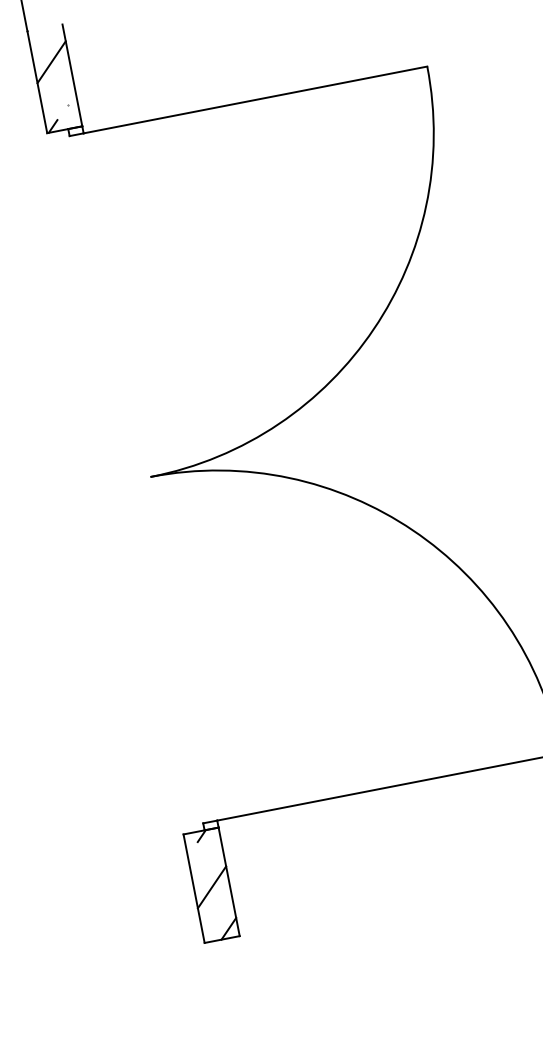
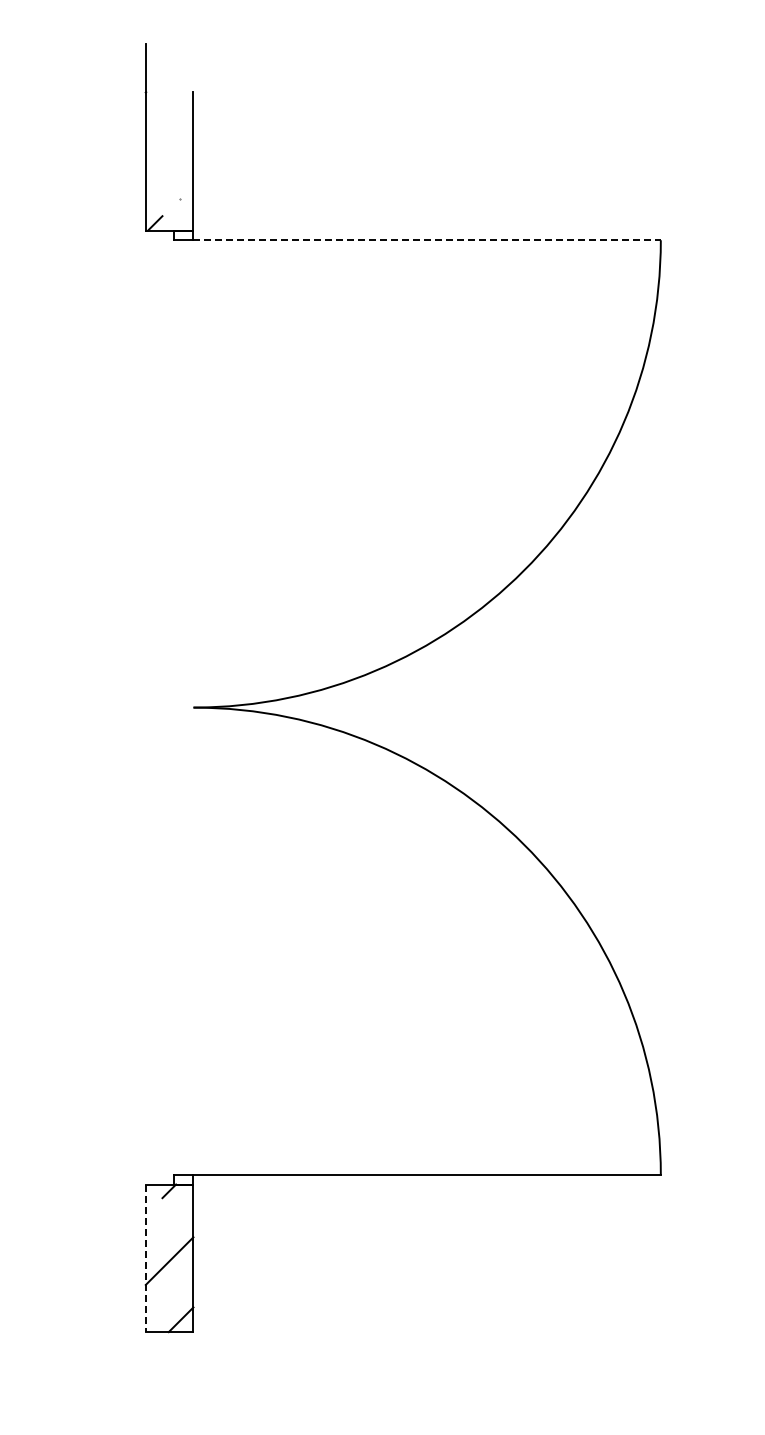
line: (51, 61) -> (169, 138), removed
line: (255, 100) -> (427, 240), solid -> dashed
line: (193, 888) -> (145, 1258), solid -> dashed

